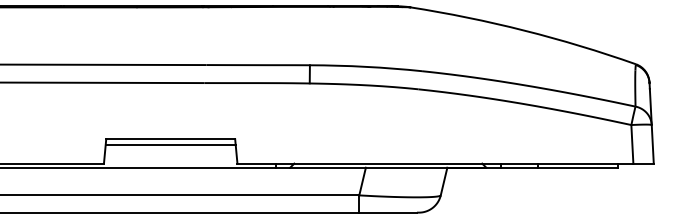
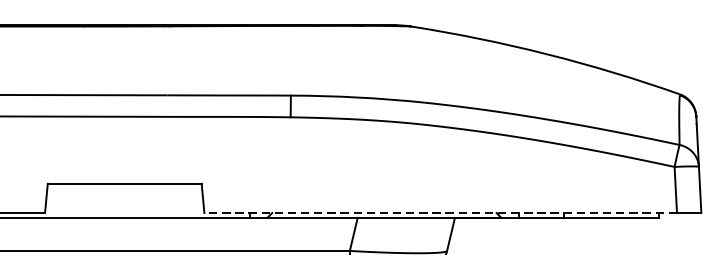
line: (170, 145) -> (124, 191), removed
line: (435, 163) -> (440, 212), solid -> dashed

